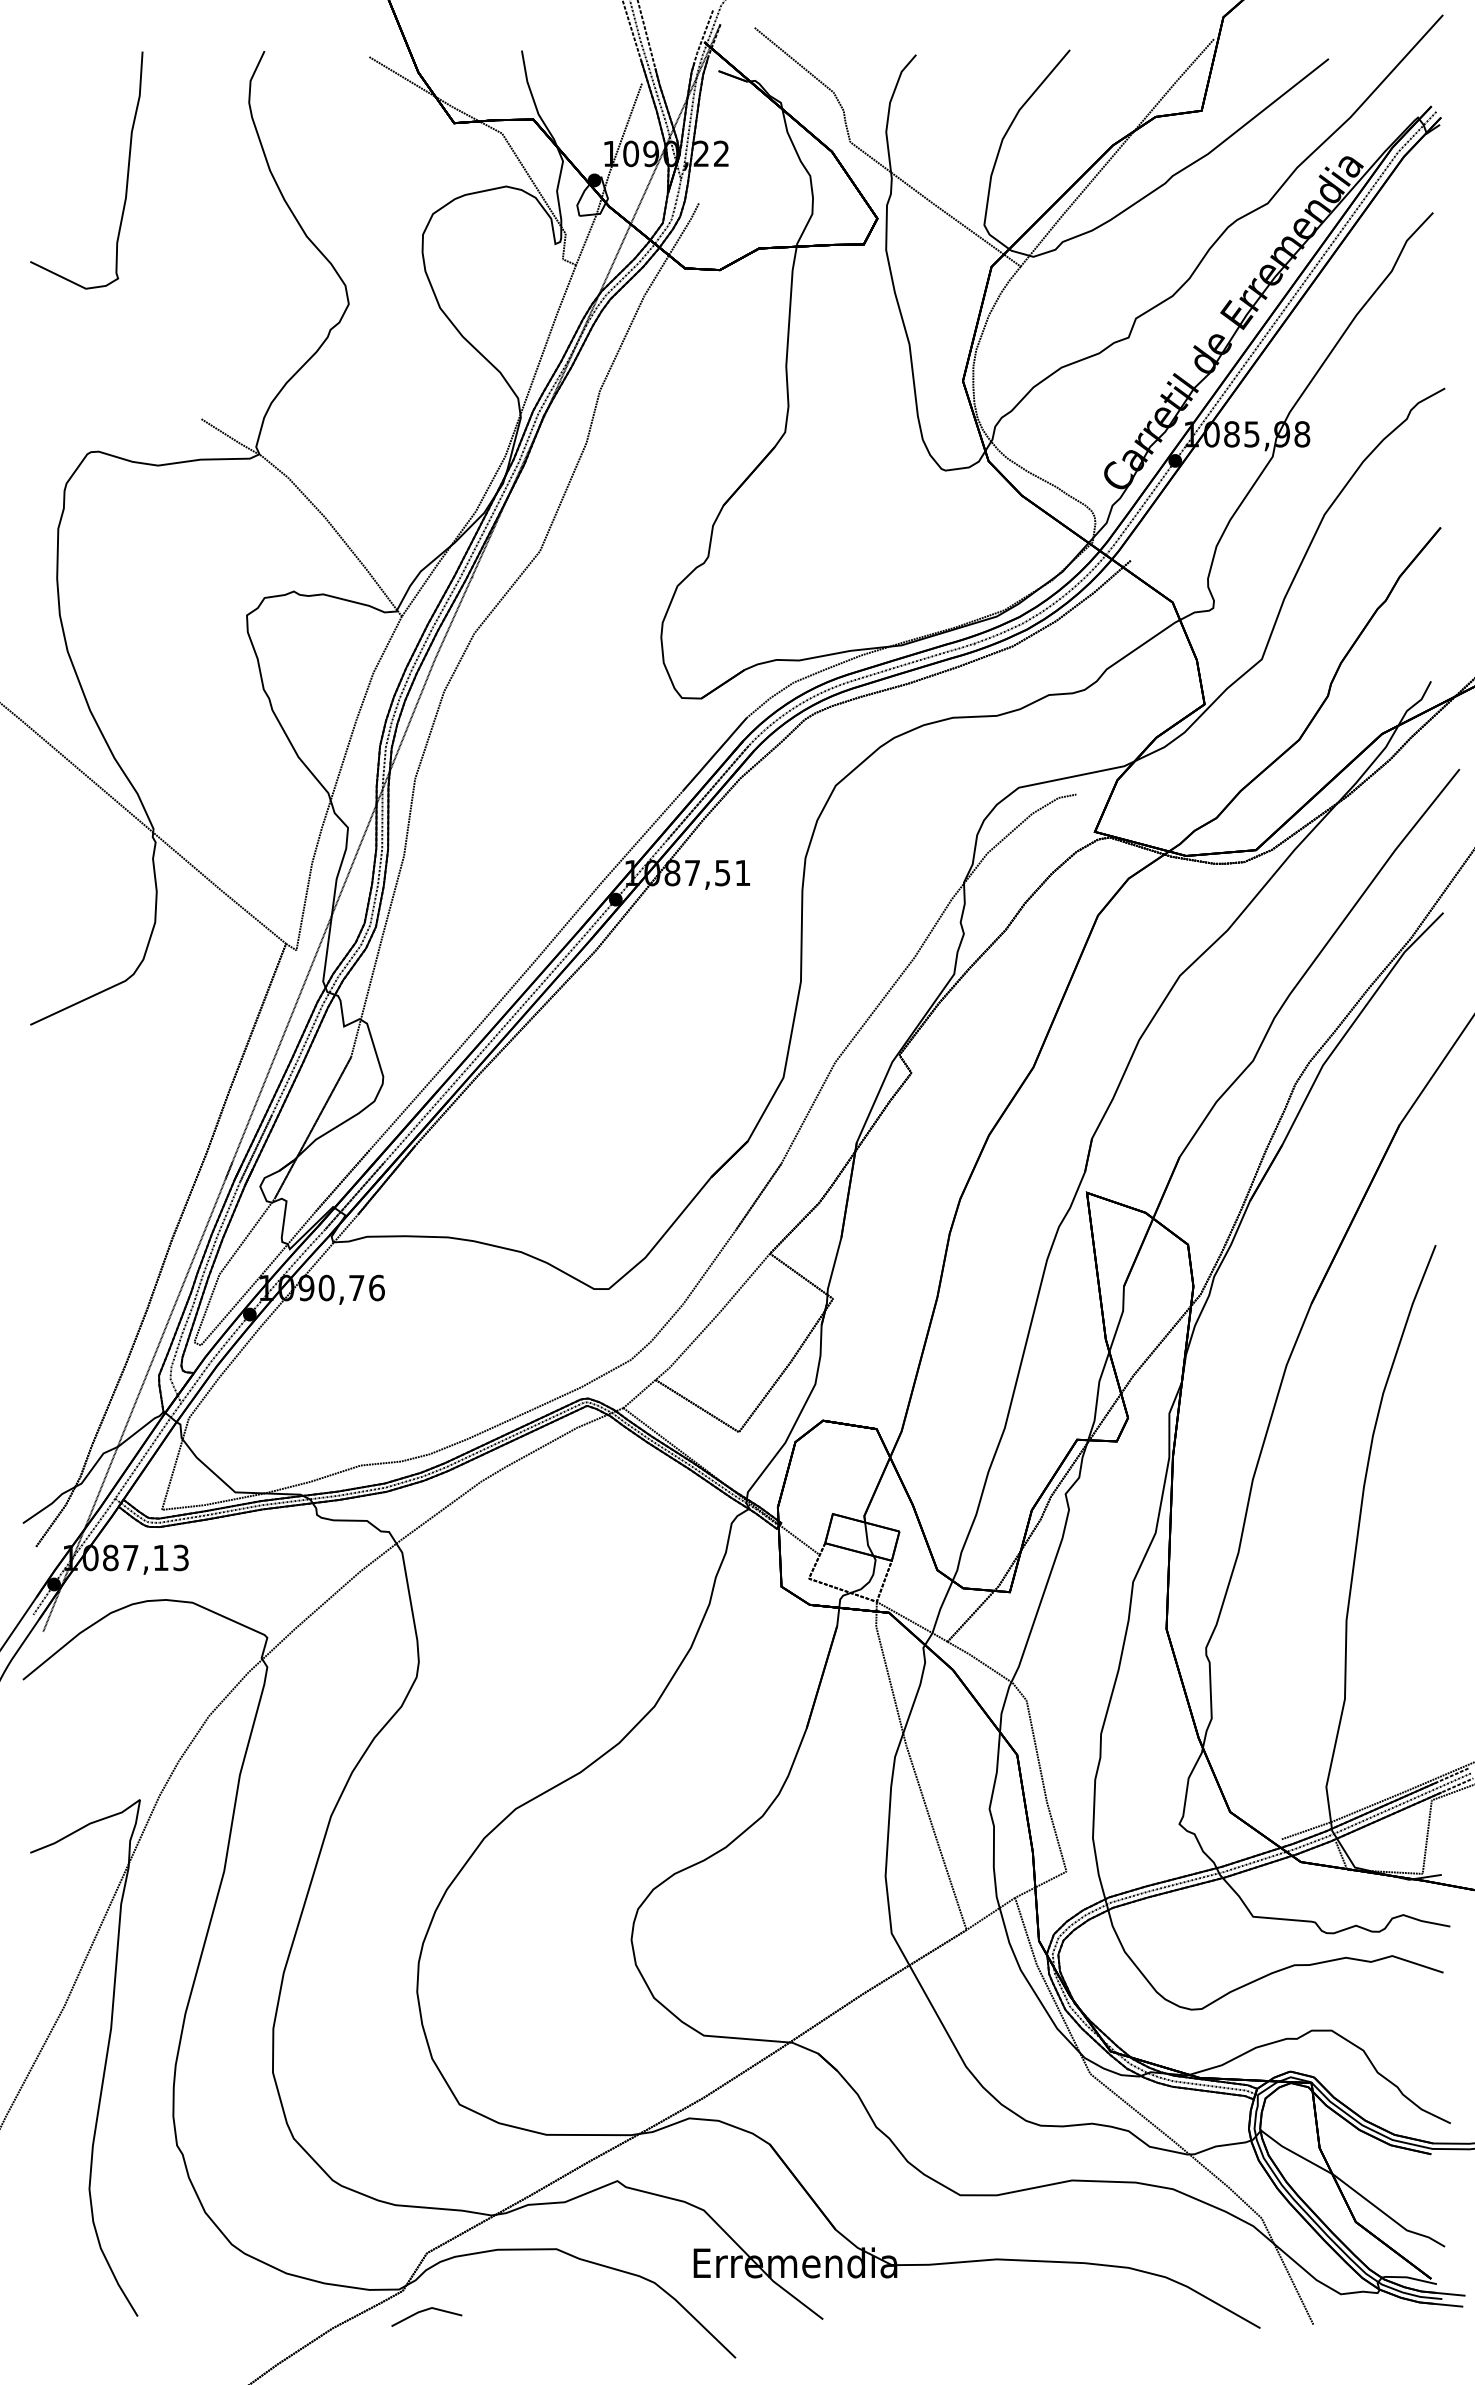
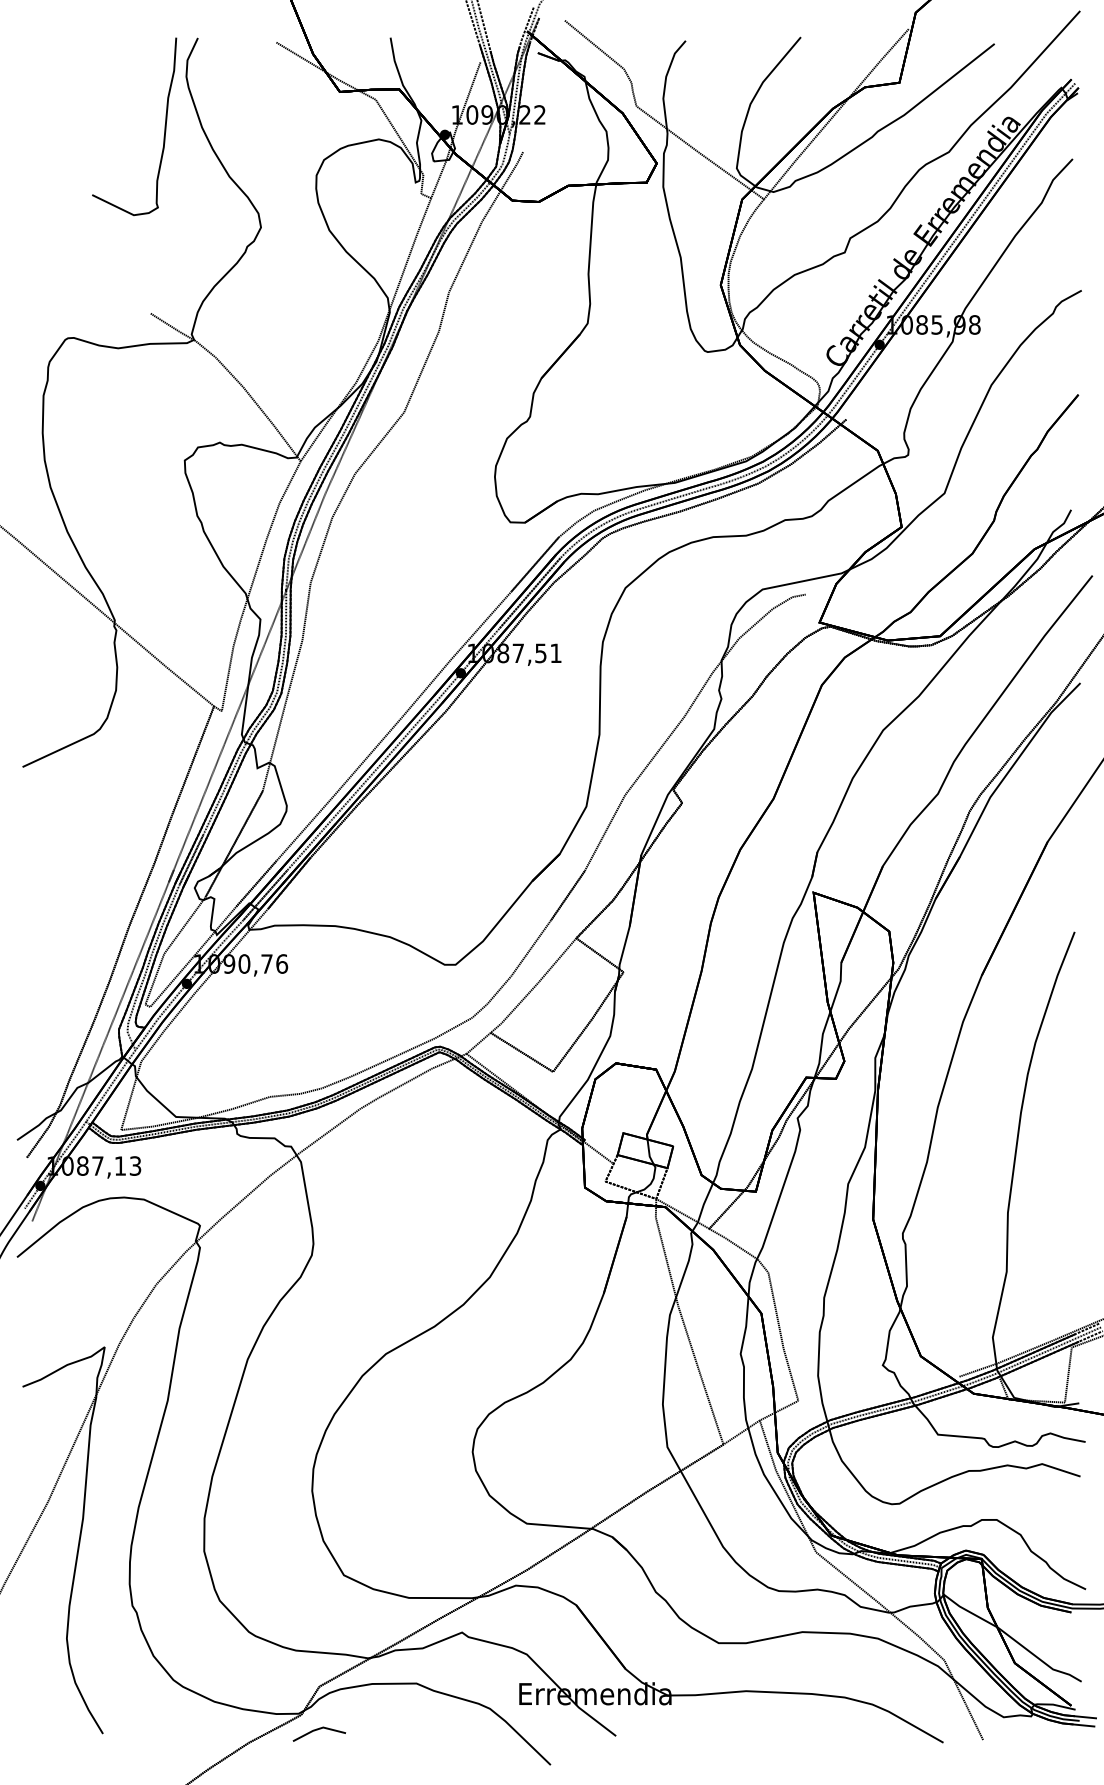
curve: (126, 177) -> (164, 131), moved

